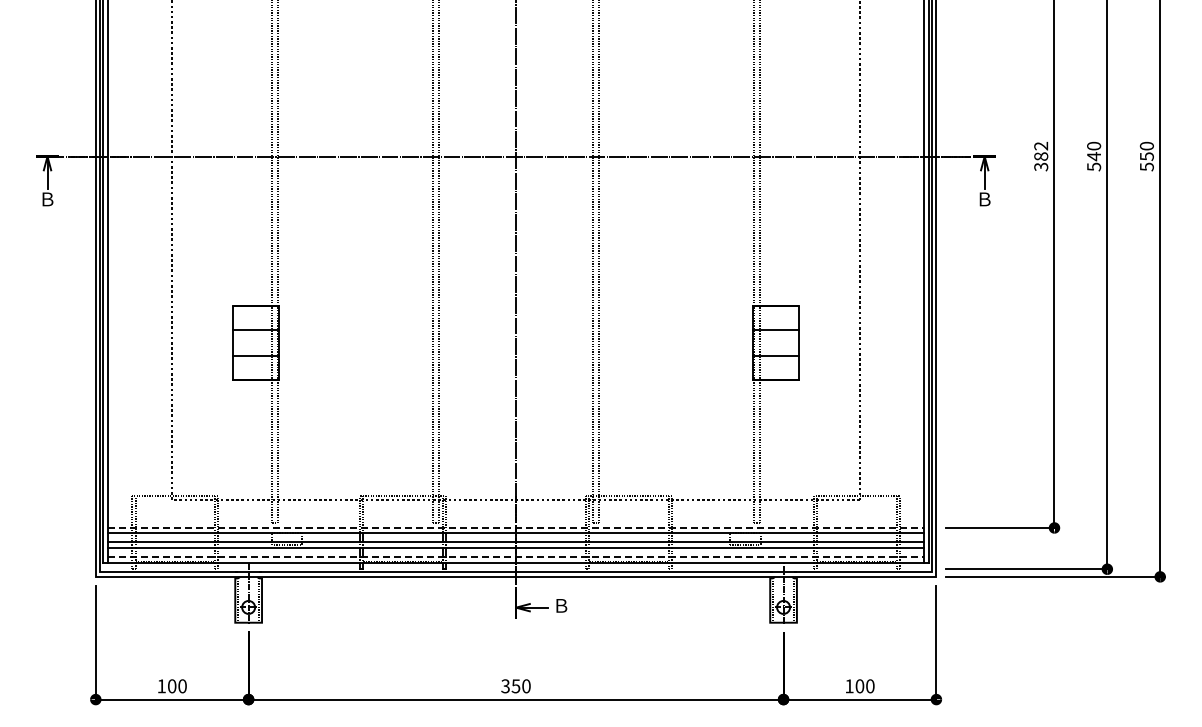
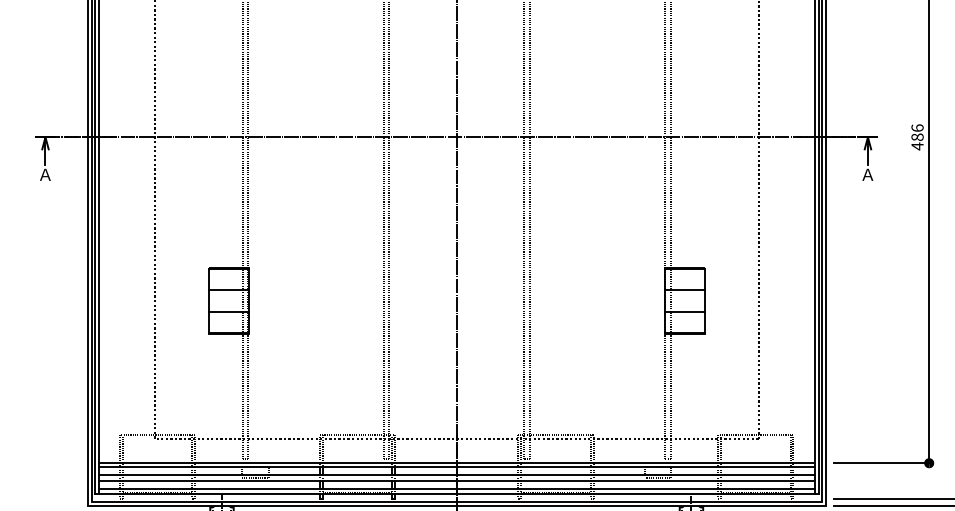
text: (1041, 156) -> (917, 137), 382 -> 486
text: (47, 199) -> (45, 174), Ｂ -> Ａ
text: (984, 199) -> (867, 174), Ｂ -> Ａ
line: (516, 527) -> (457, 462), dashed -> solid
line: (516, 557) -> (457, 489), dashed -> solid

